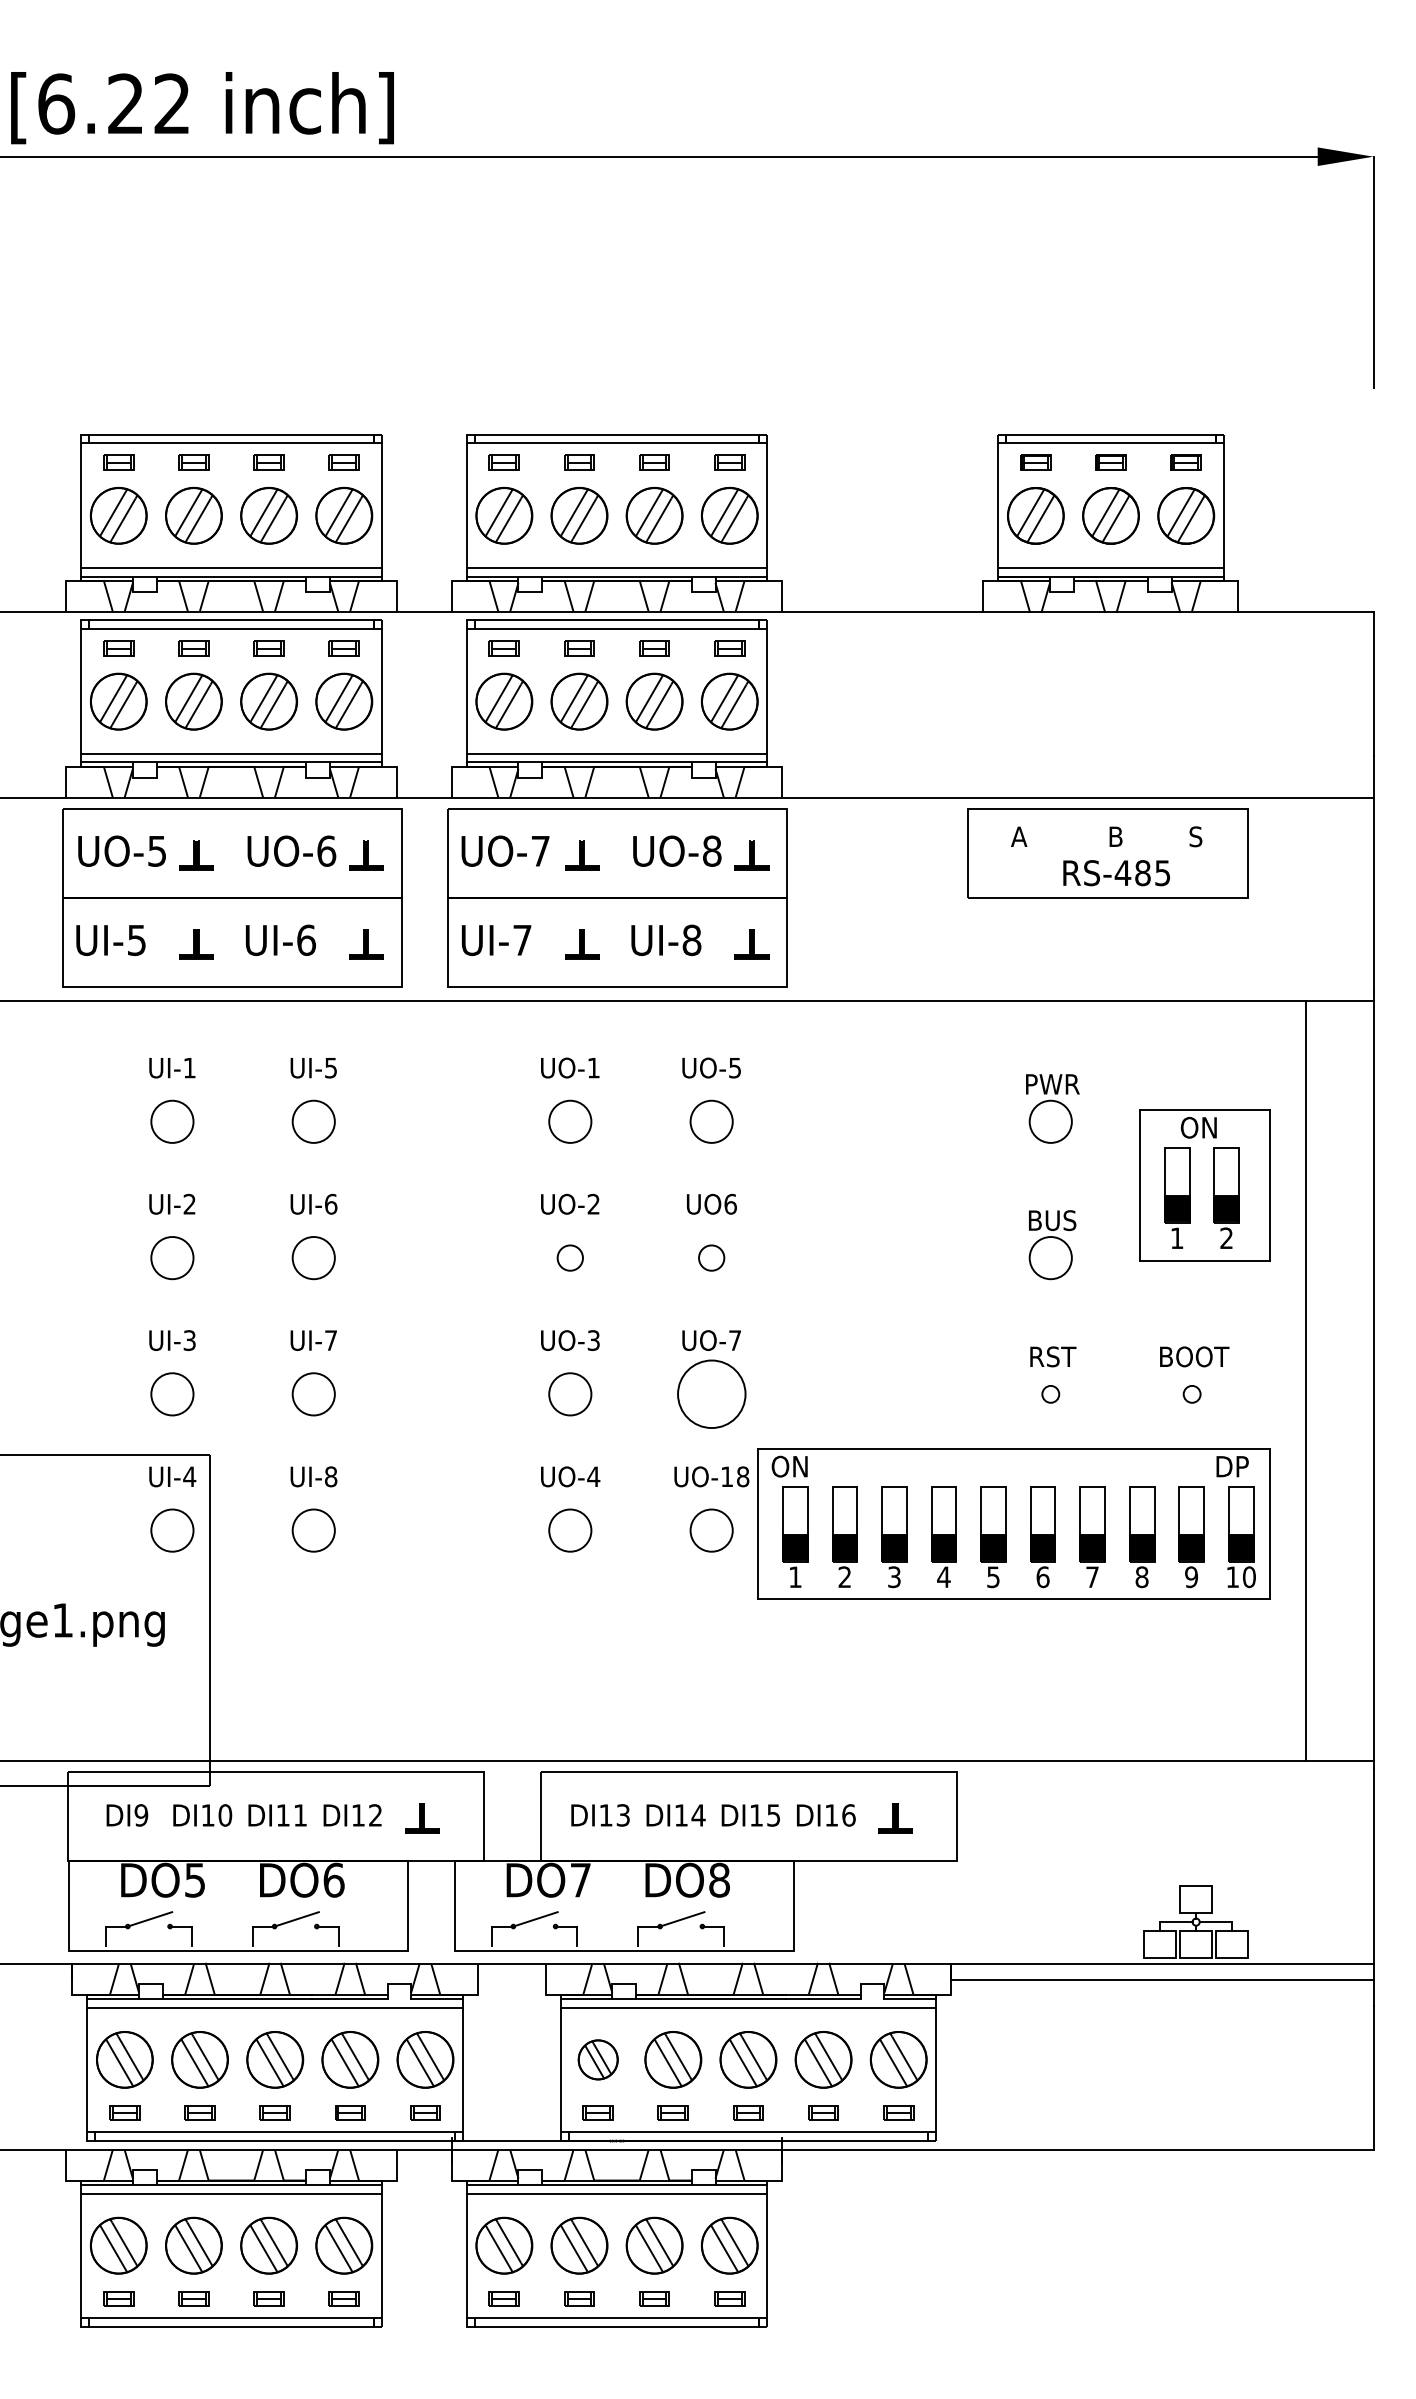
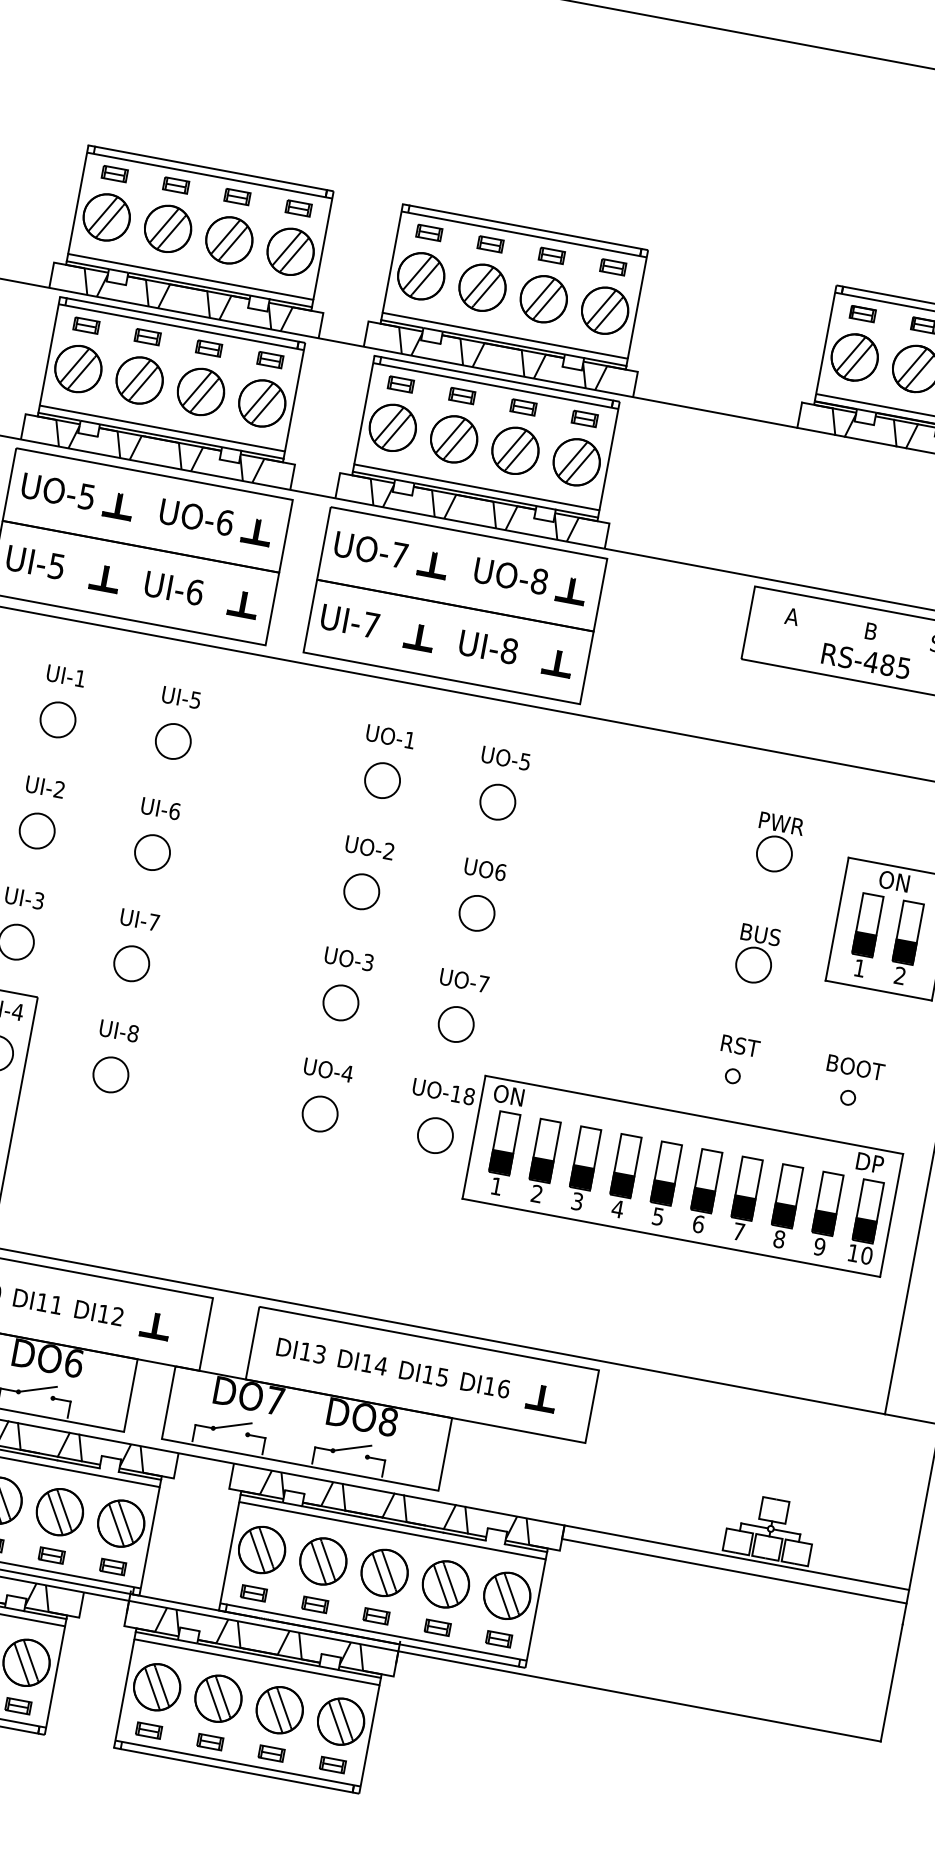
circle: (570, 1258) -> (361, 892), size x1.67
circle: (711, 1258) -> (476, 913), size x1.67
circle: (711, 1394) -> (456, 1024), size x0.62
part: (598, 2059) -> (262, 1549), size x1.43

